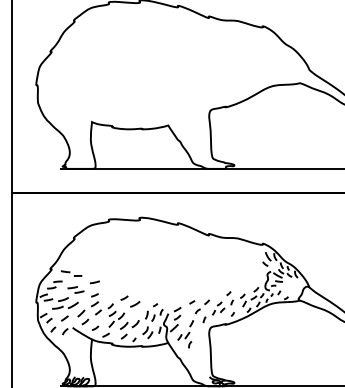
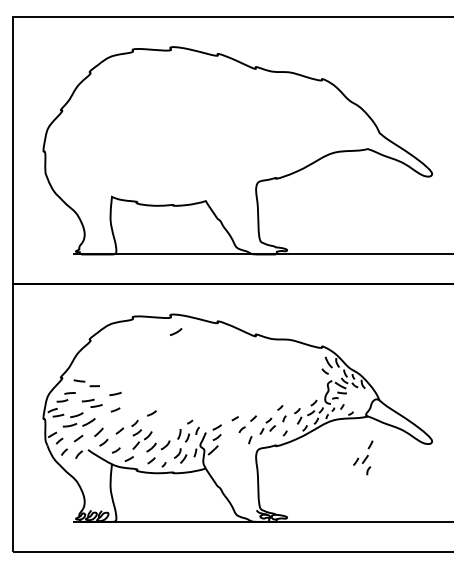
curve: (94, 303) -> (115, 420), removed
curve: (135, 303) -> (176, 331), moved
part: (185, 333) -> (363, 457), moved

